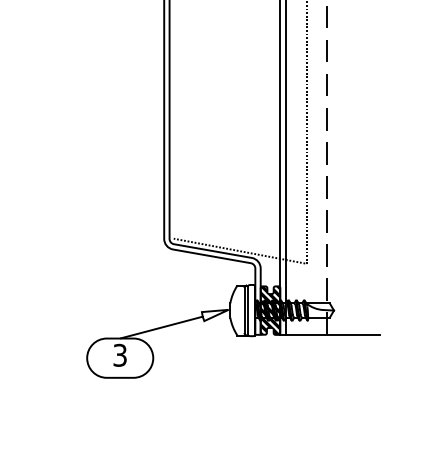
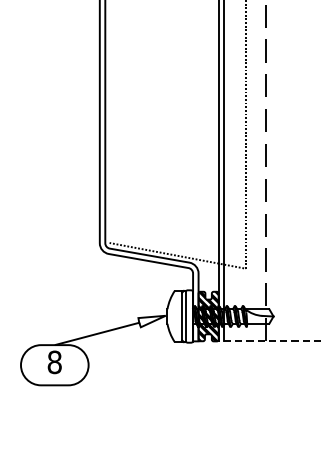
line: (329, 334) -> (268, 341), solid -> dashed
text: (120, 355) -> (55, 362), 3 -> 8

